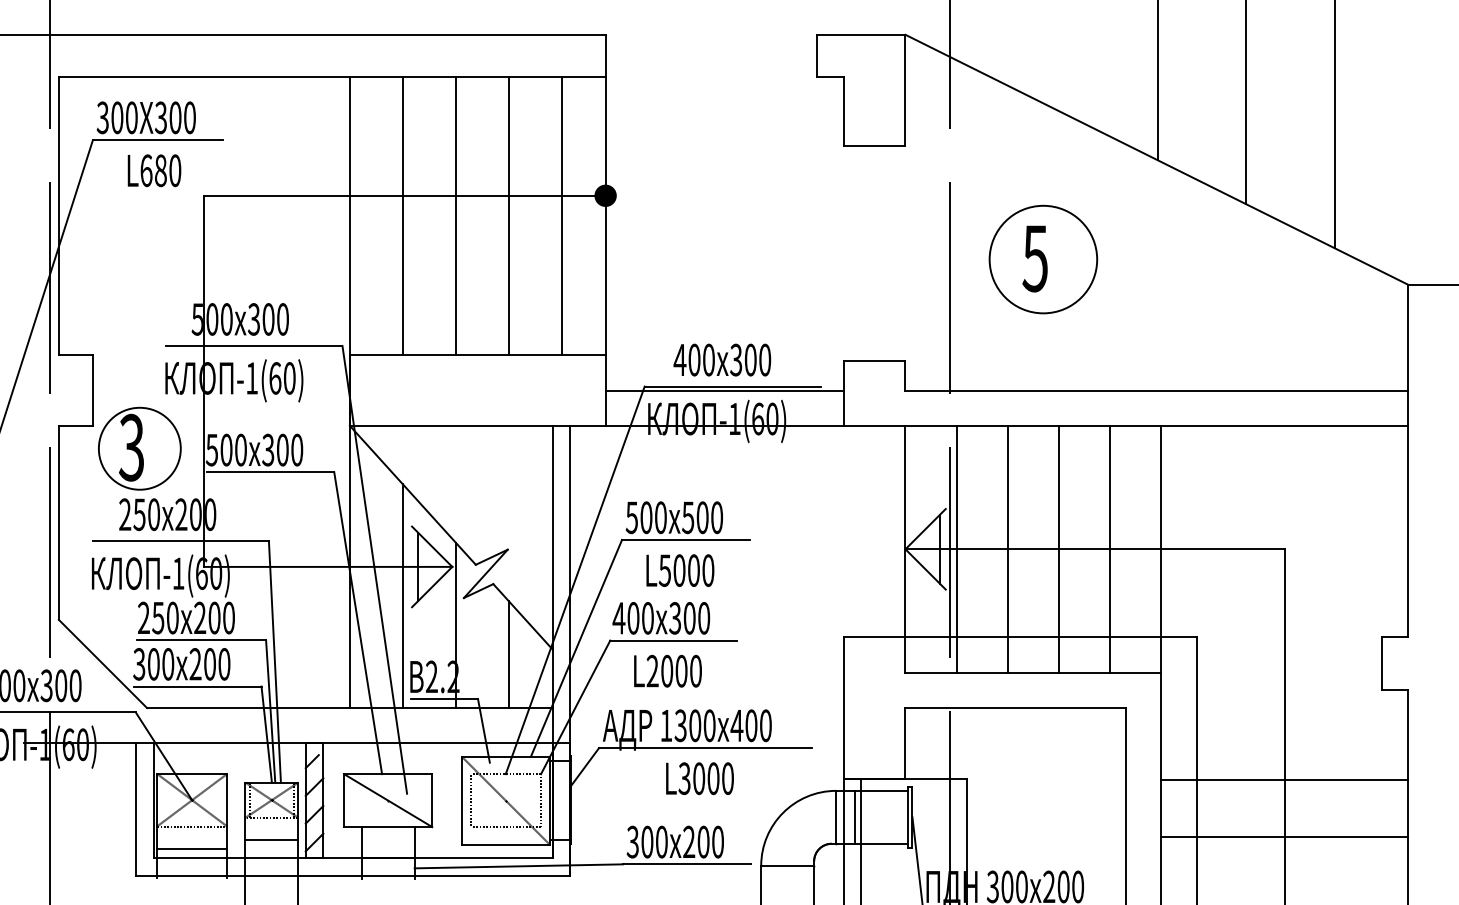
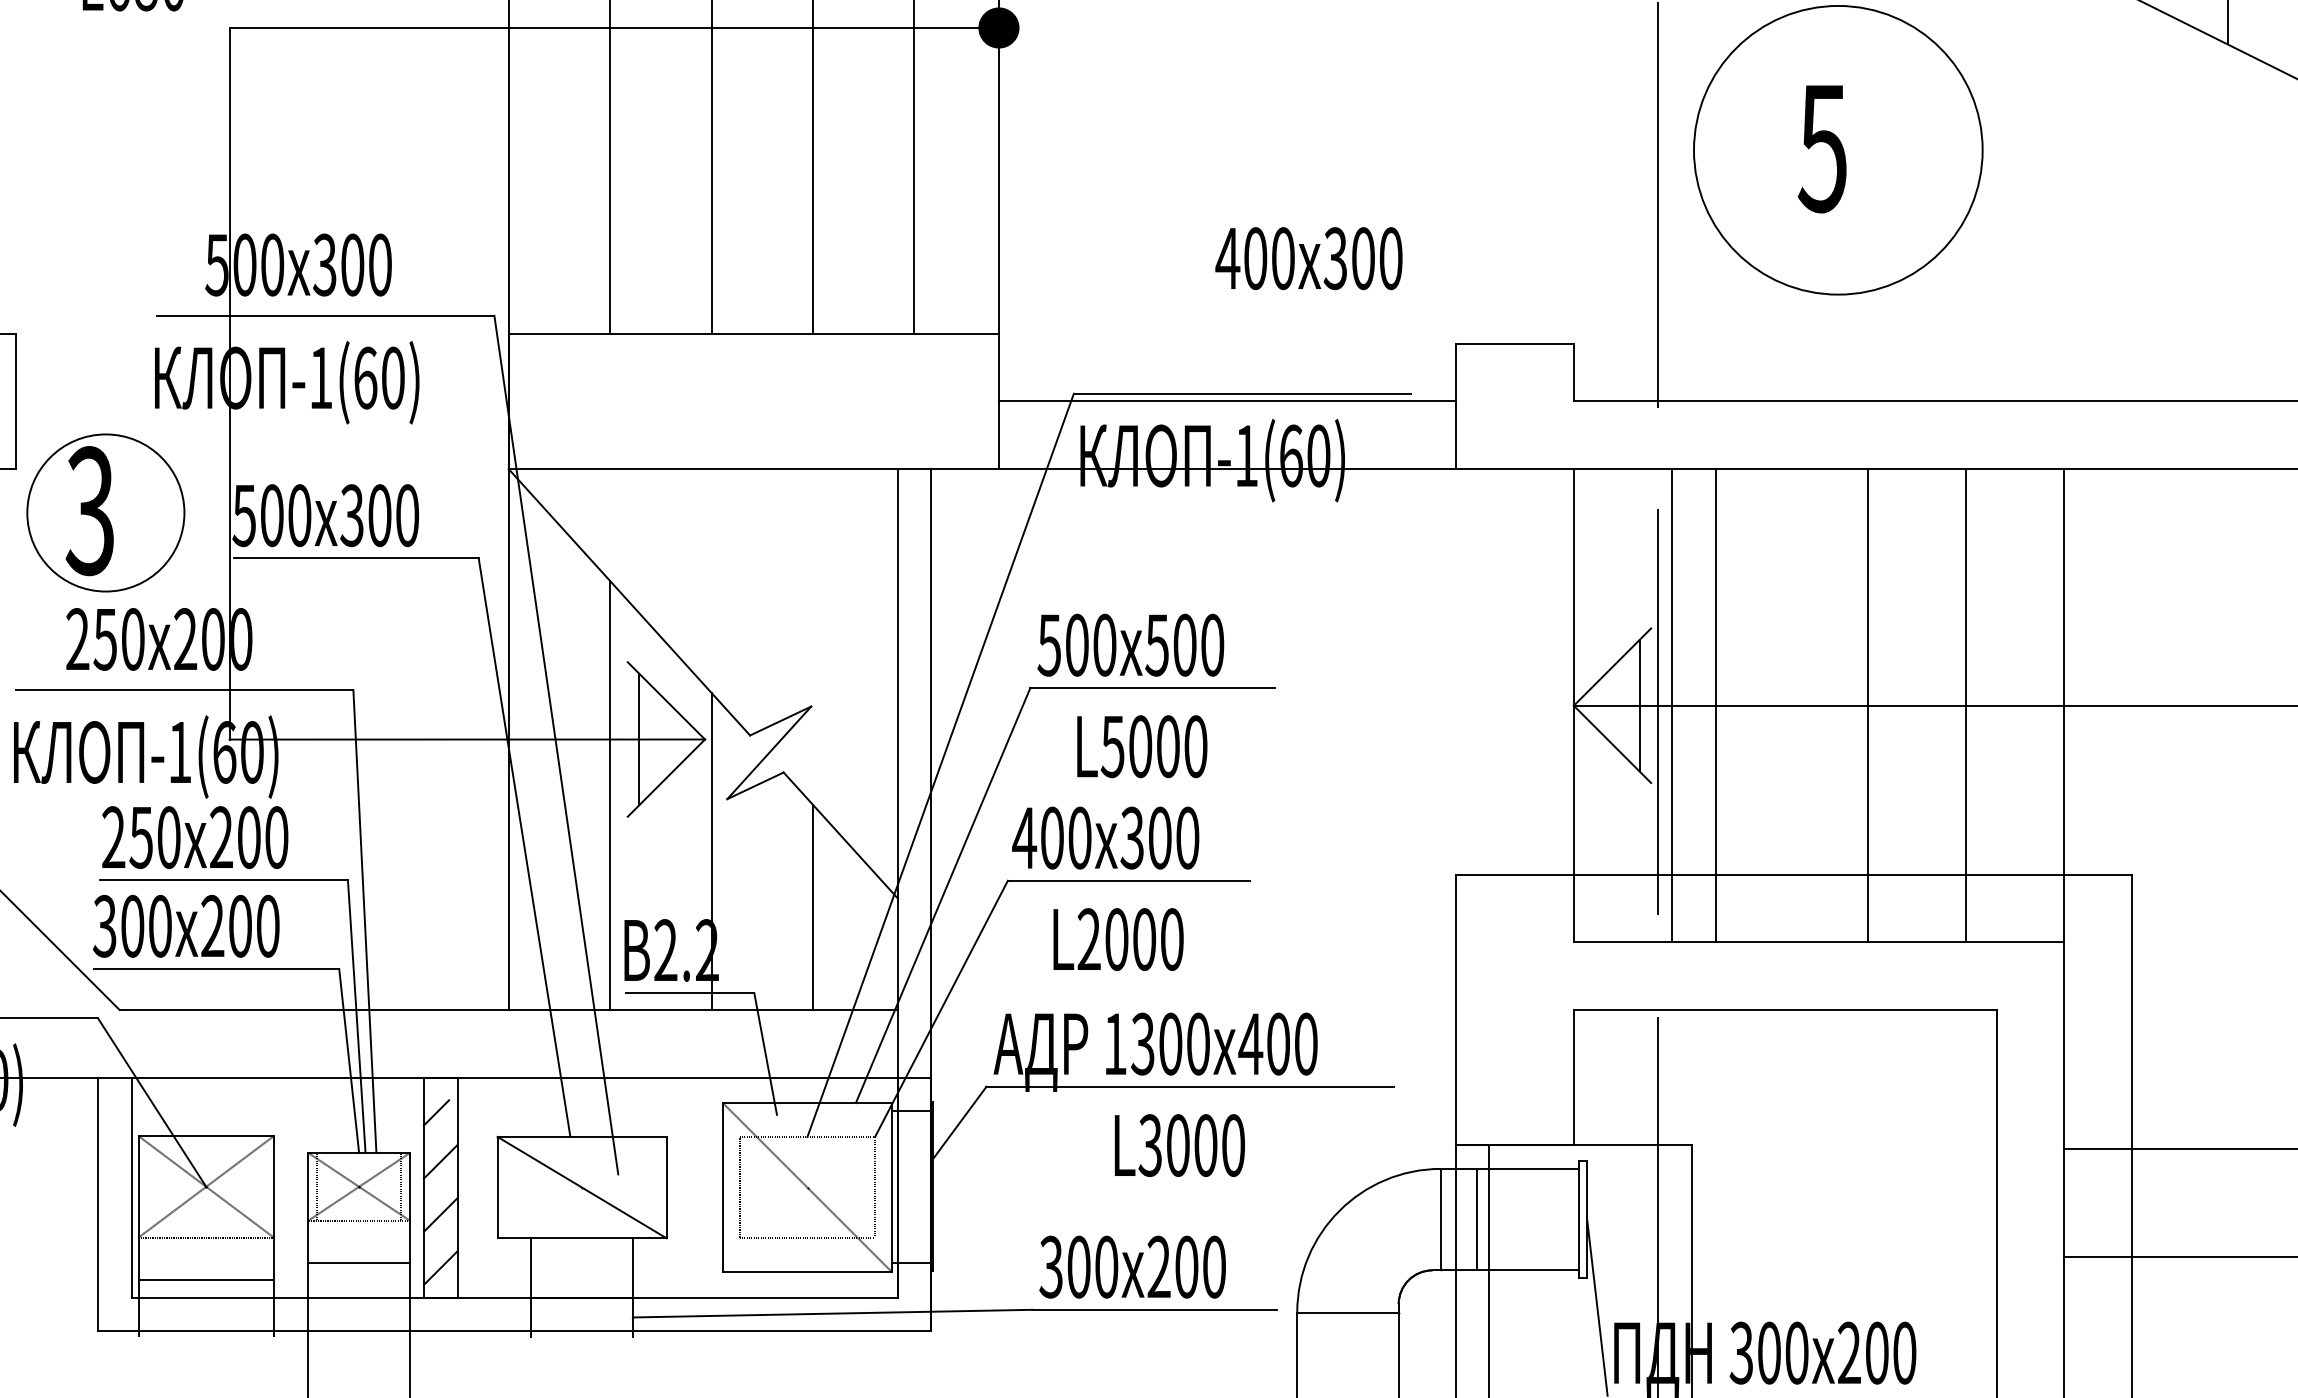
circle: (1043, 259) -> (1838, 150), size x1.4
text: (722, 359) -> (1309, 257), moved
line: (1007, 548) -> (1715, 704), moved

